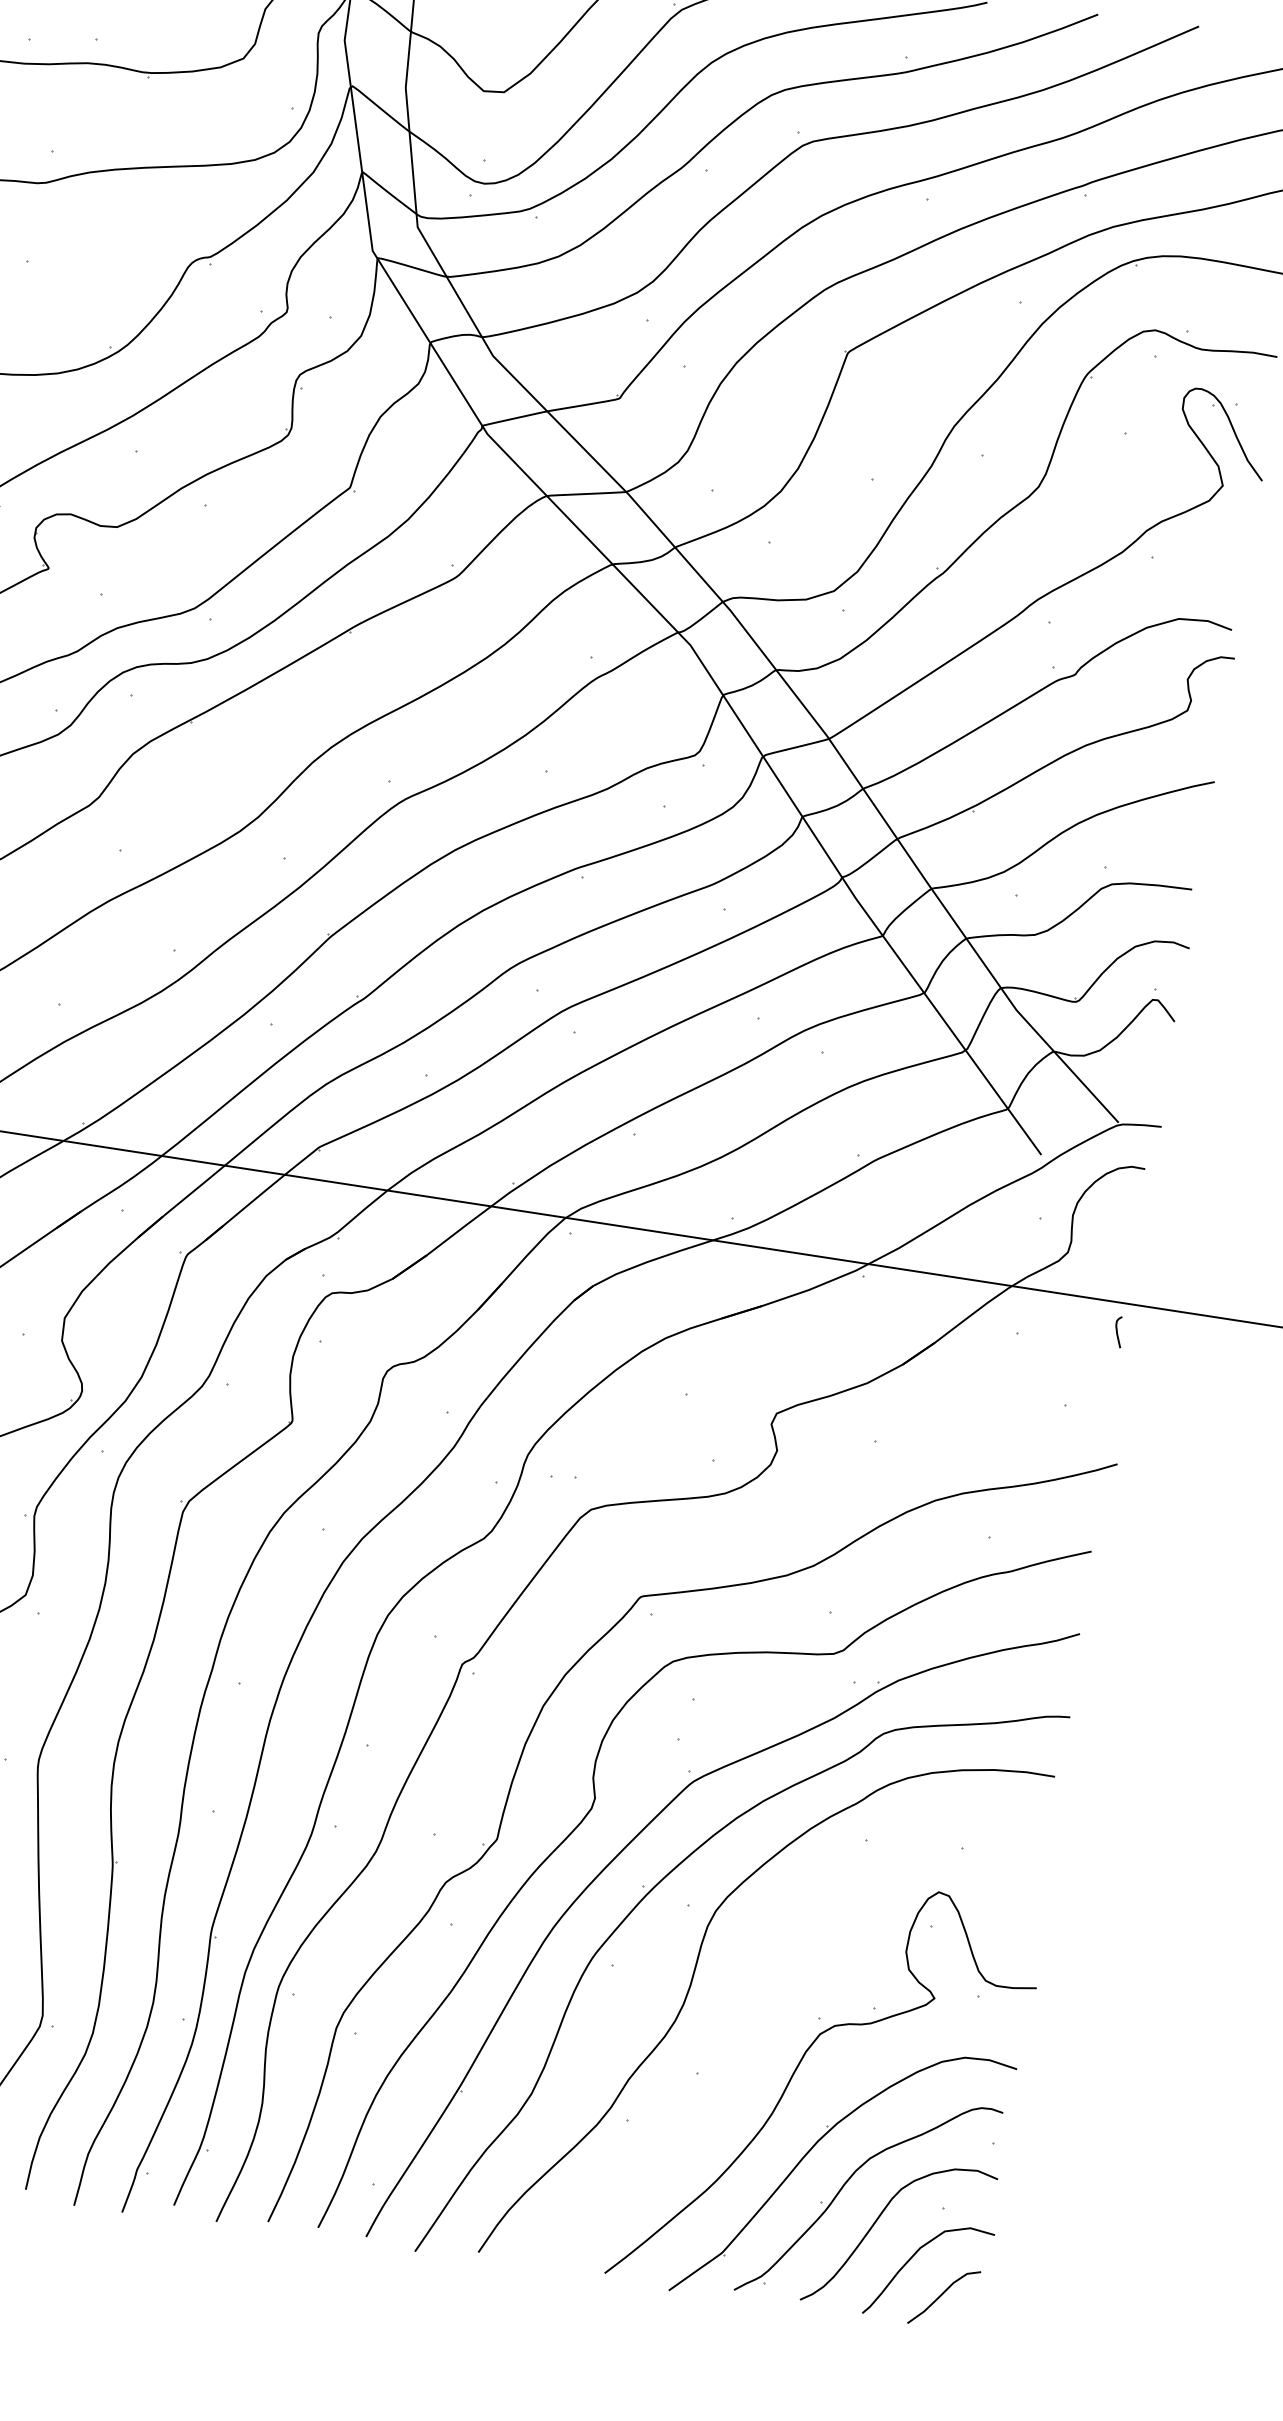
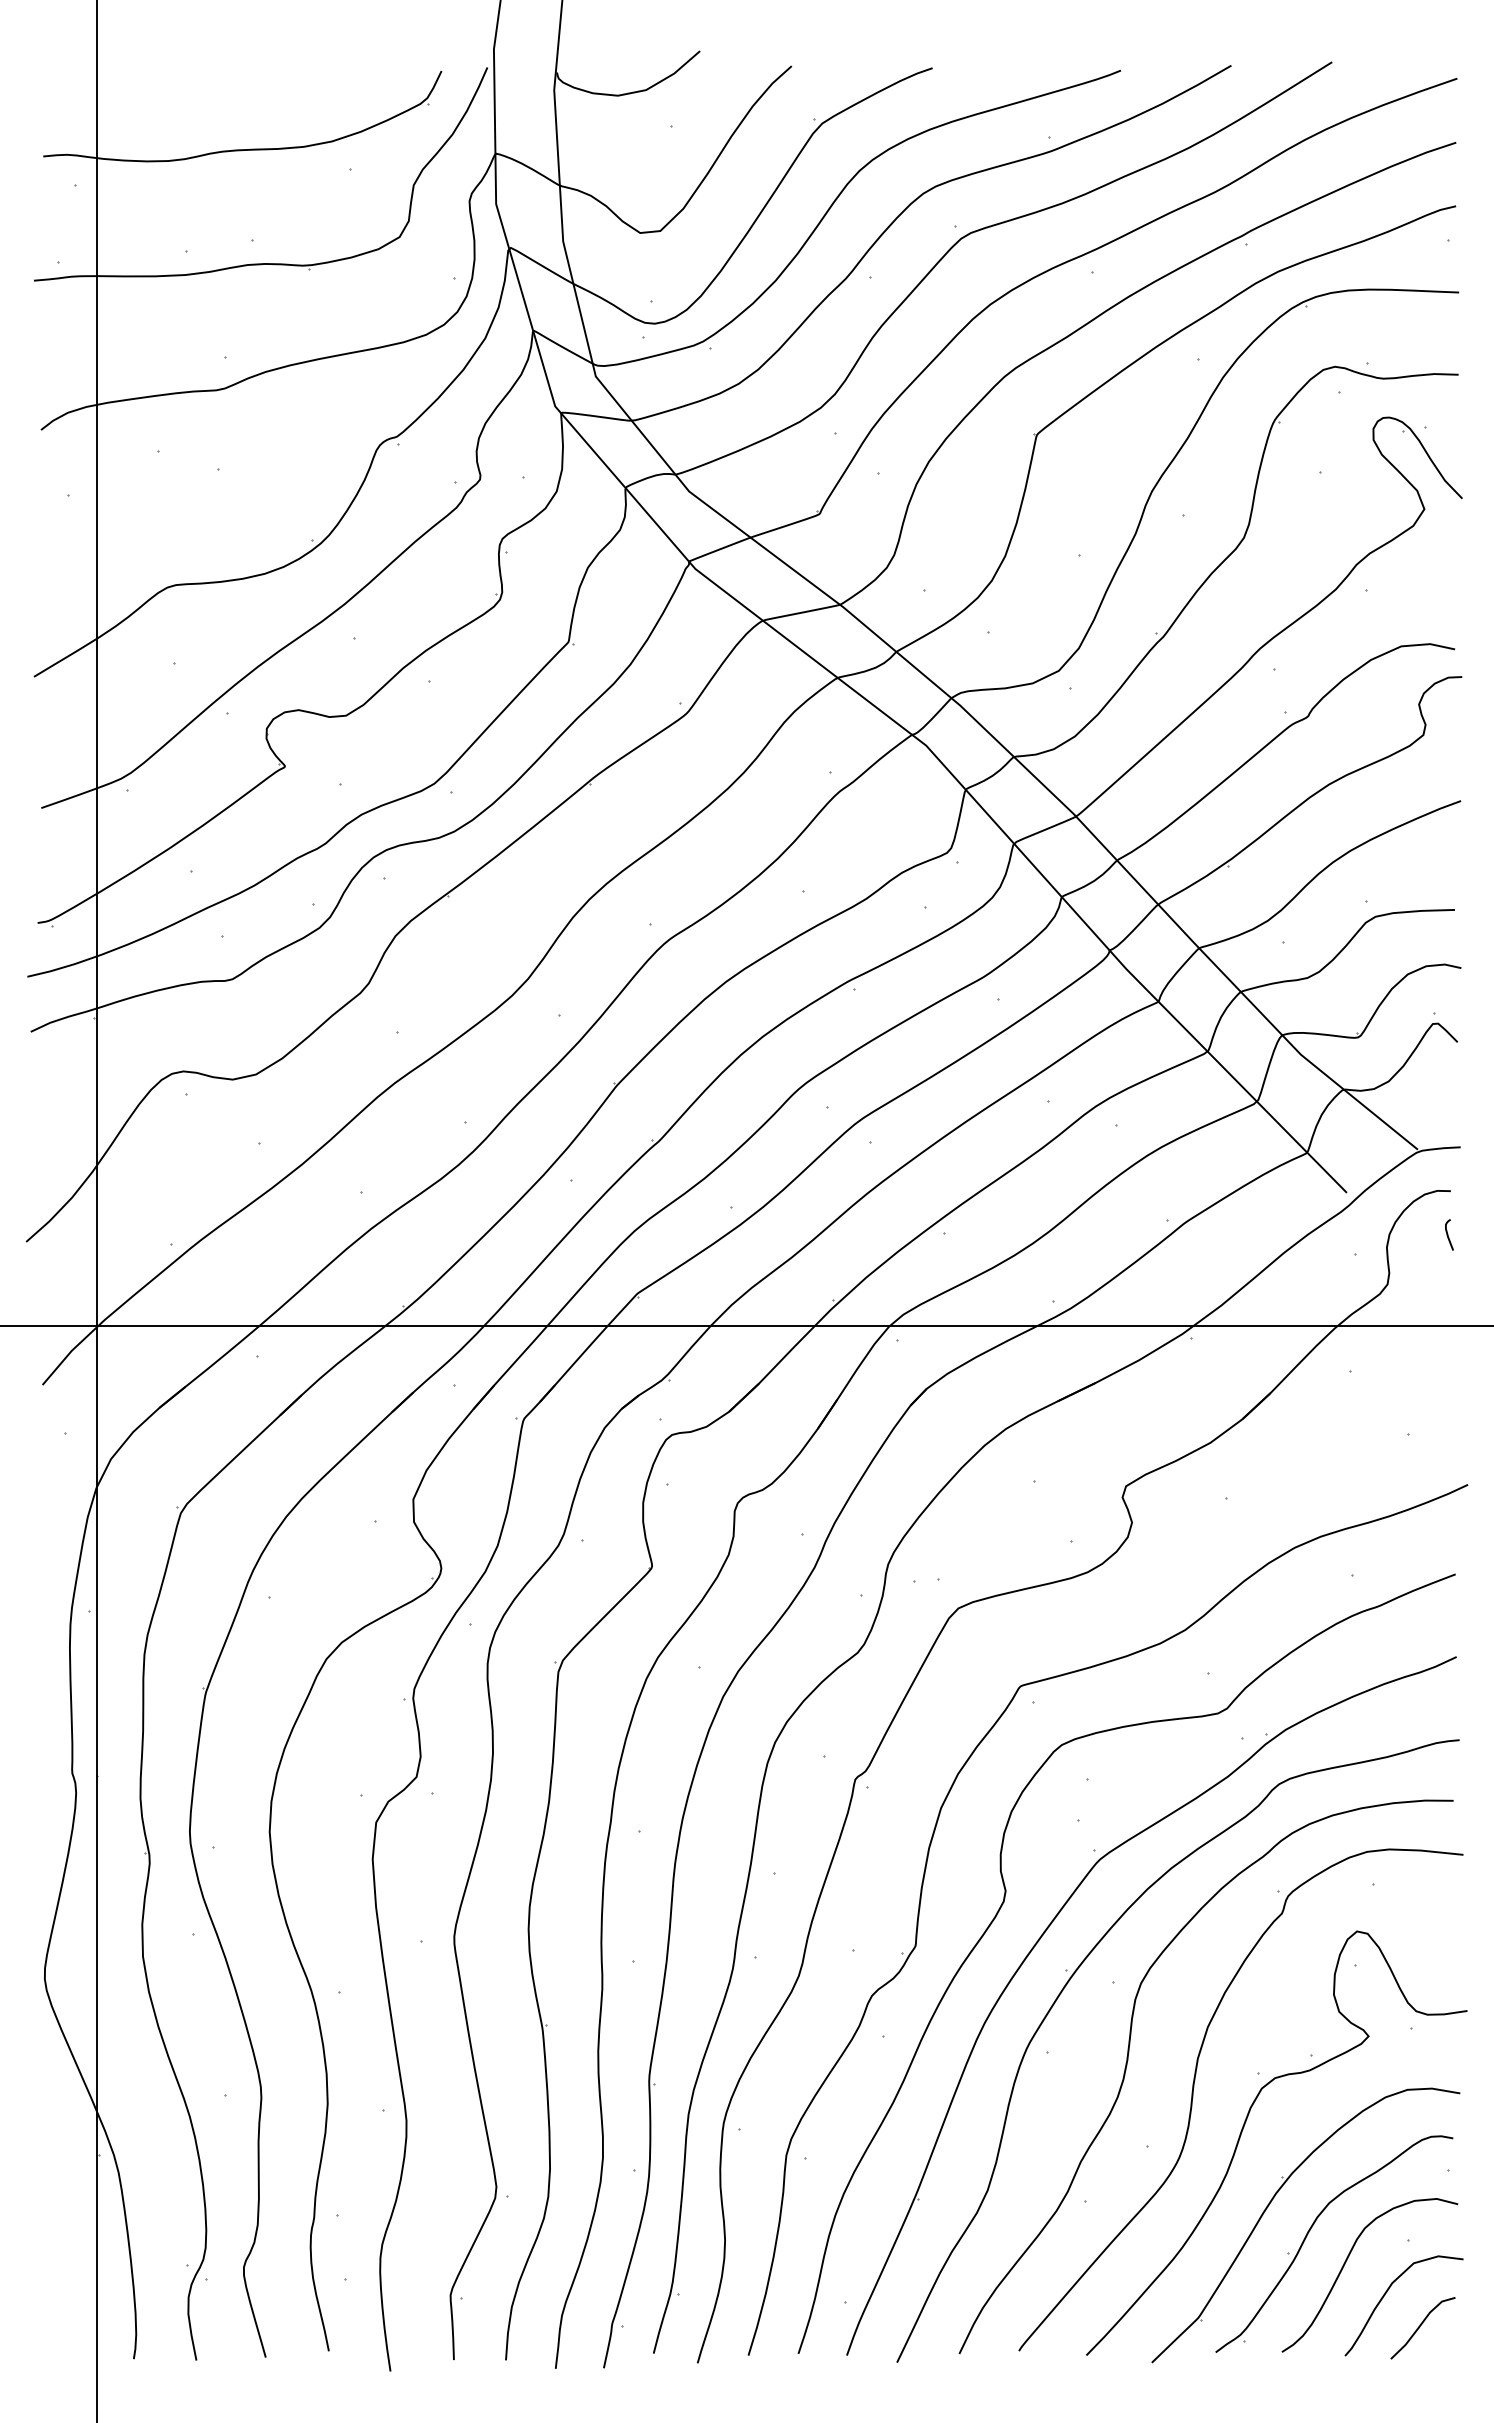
curve: (1117, 1331) -> (1448, 1234), moved
curve: (750, 2032) -> (1193, 2097), added

